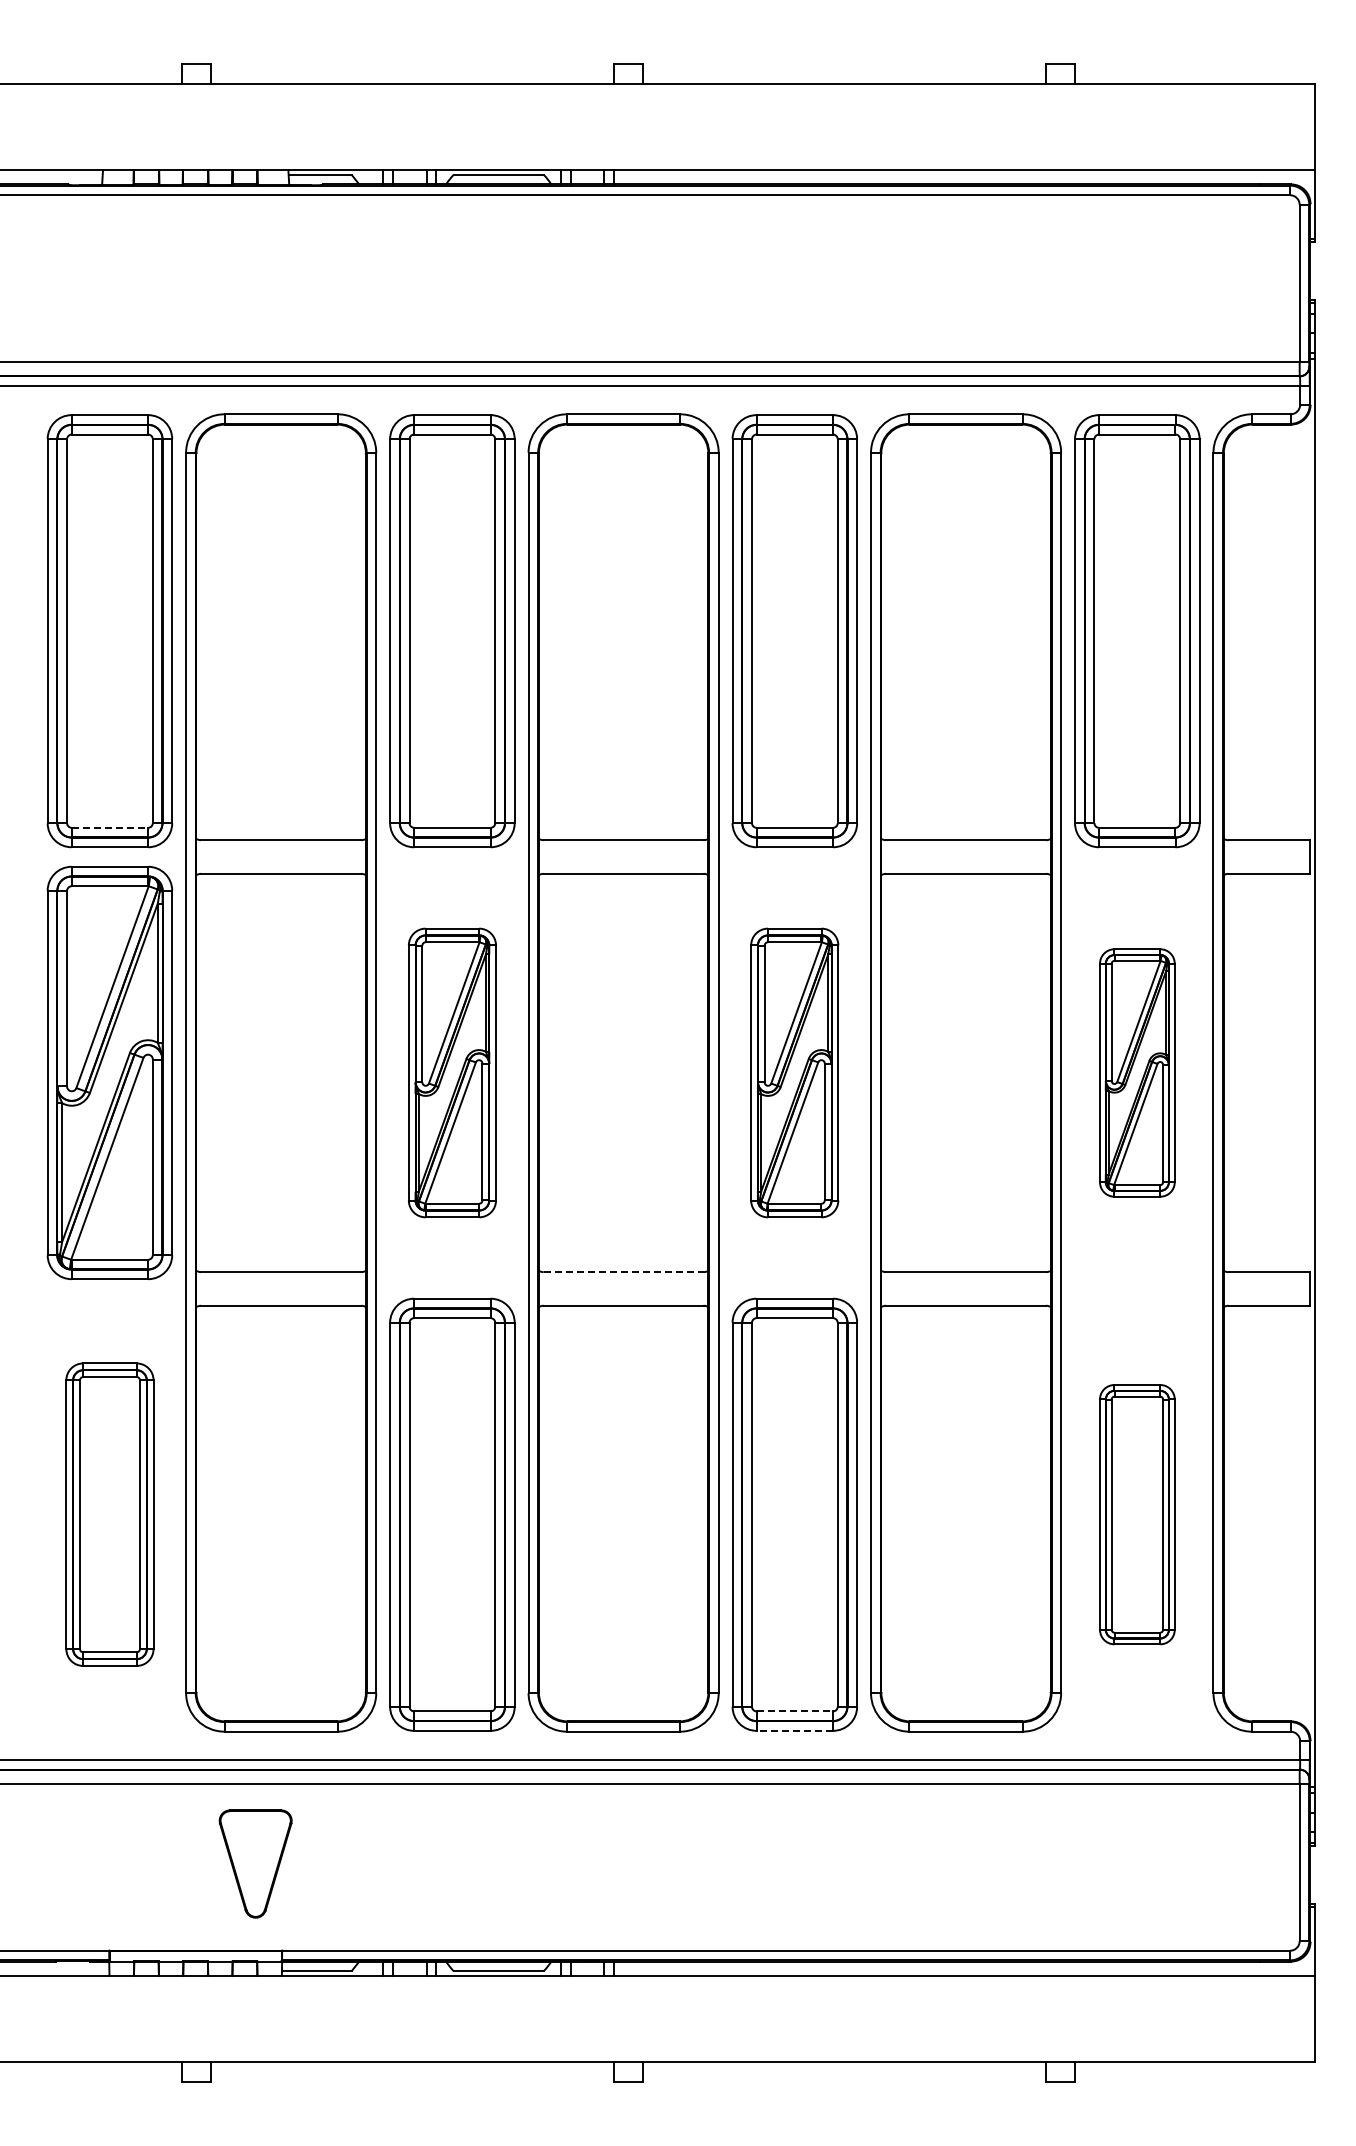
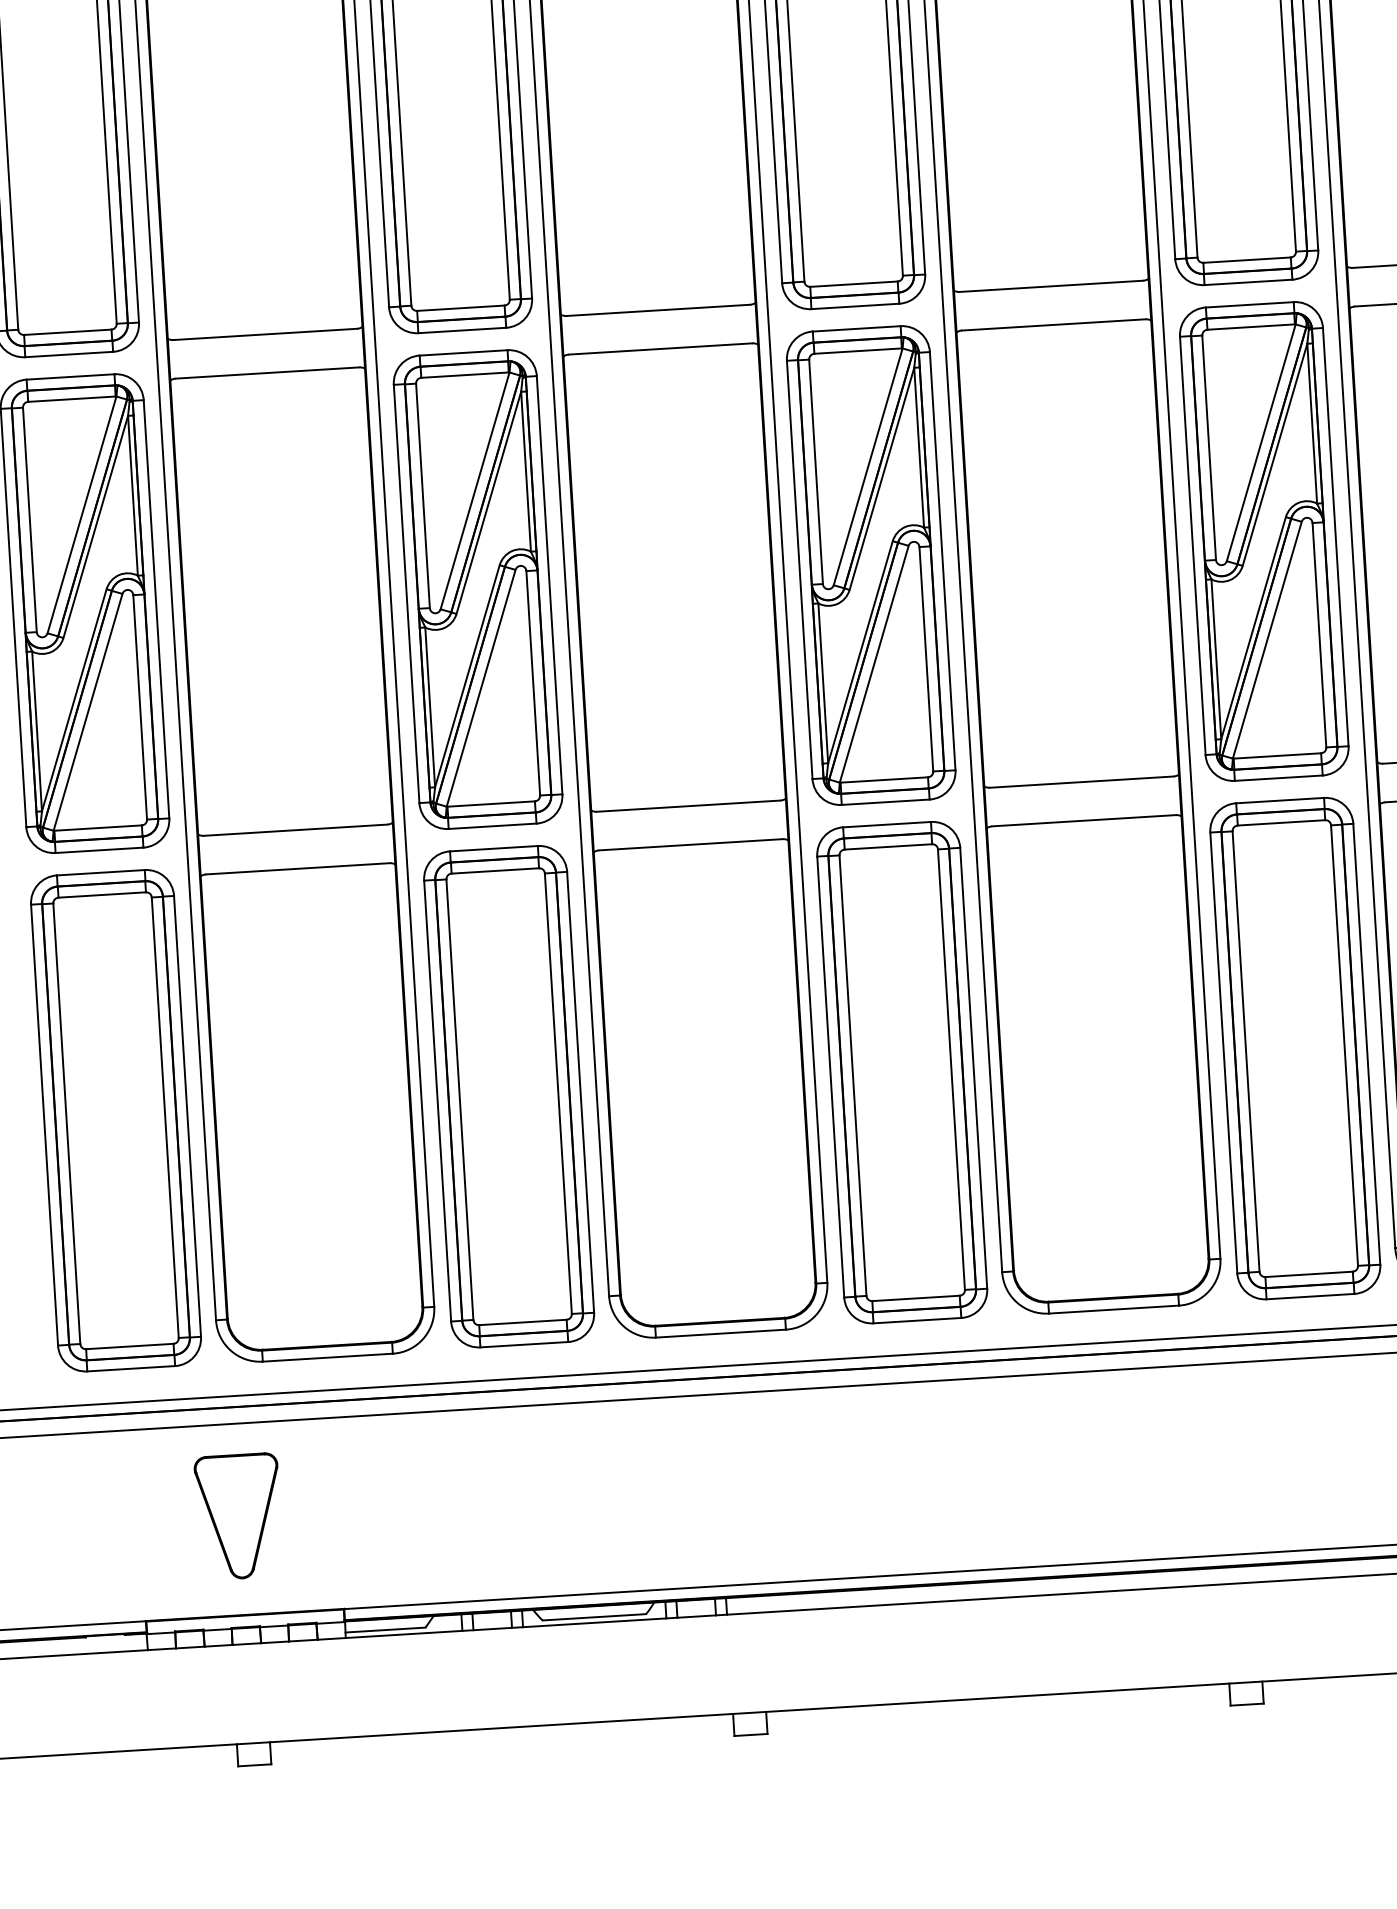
line: (110, 827) -> (68, 331), dashed -> solid
part: (452, 1072) -> (478, 589), size x1.43
part: (794, 1072) -> (870, 565), size x1.43
part: (1137, 1072) -> (1264, 540), size x1.67
line: (623, 1272) -> (688, 806), dashed -> solid
part: (109, 1514) -> (115, 1120), size x1.43
part: (1137, 1514) -> (1295, 1048), size x1.67
line: (795, 1711) -> (916, 1298), dashed -> solid
line: (794, 1730) -> (916, 1320), dashed -> solid
part: (255, 1863) -> (238, 1516), moved

